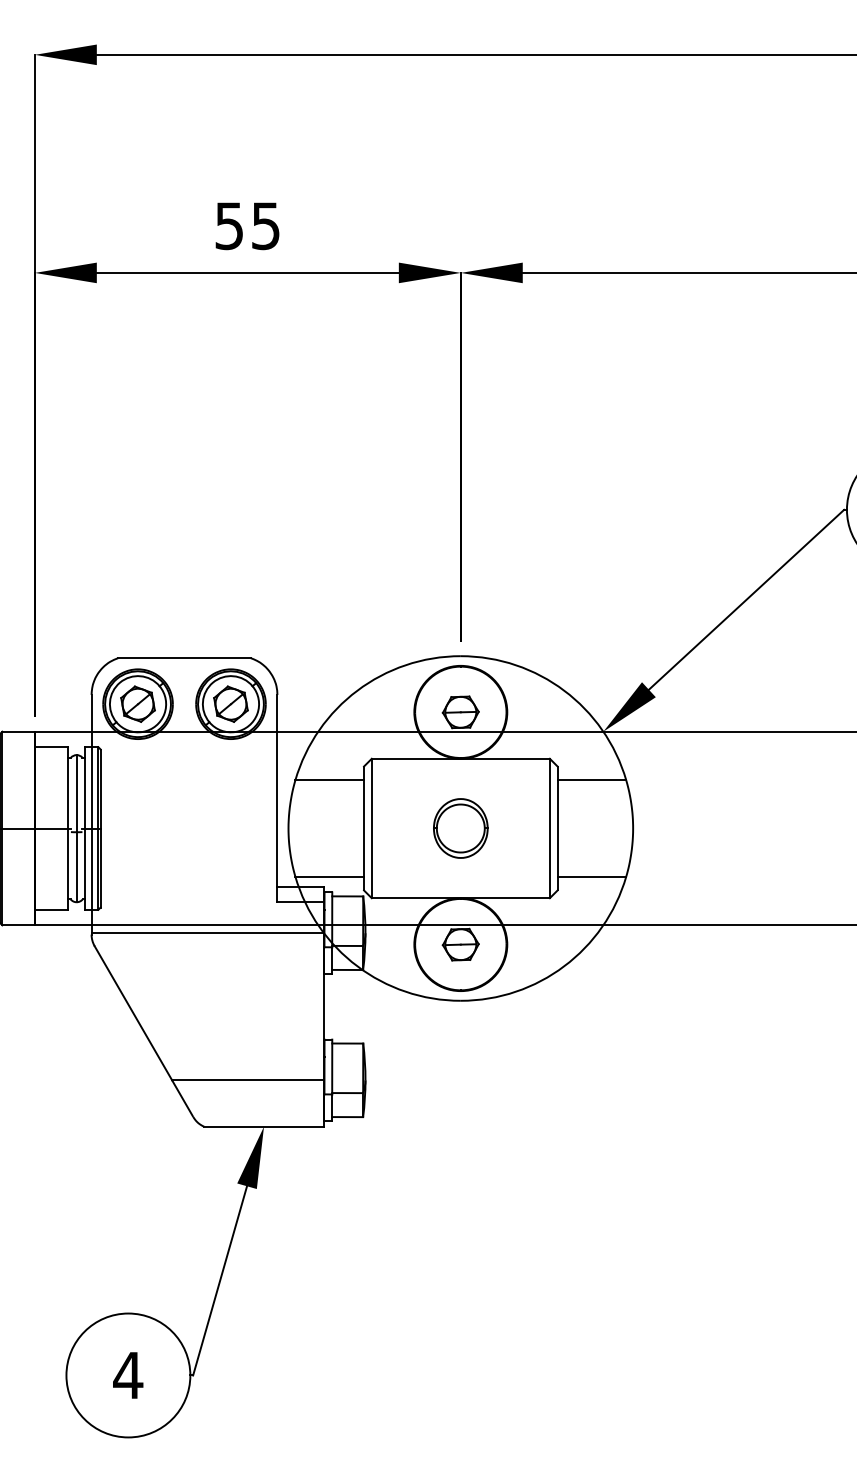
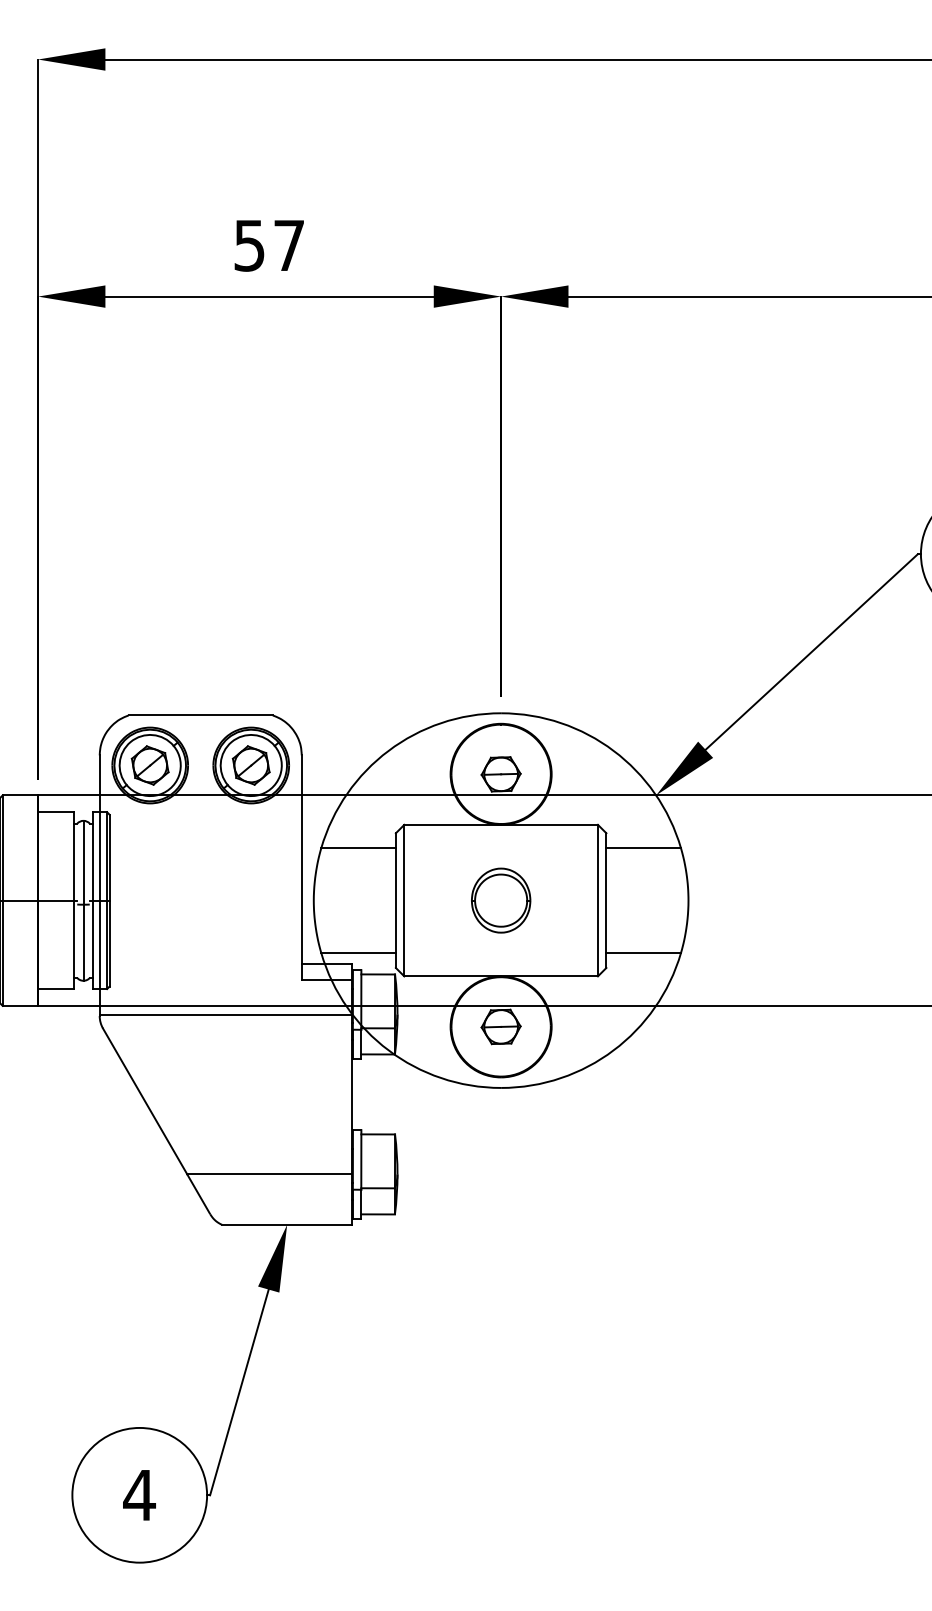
text: (265, 225) -> (288, 245), 55 -> 57

